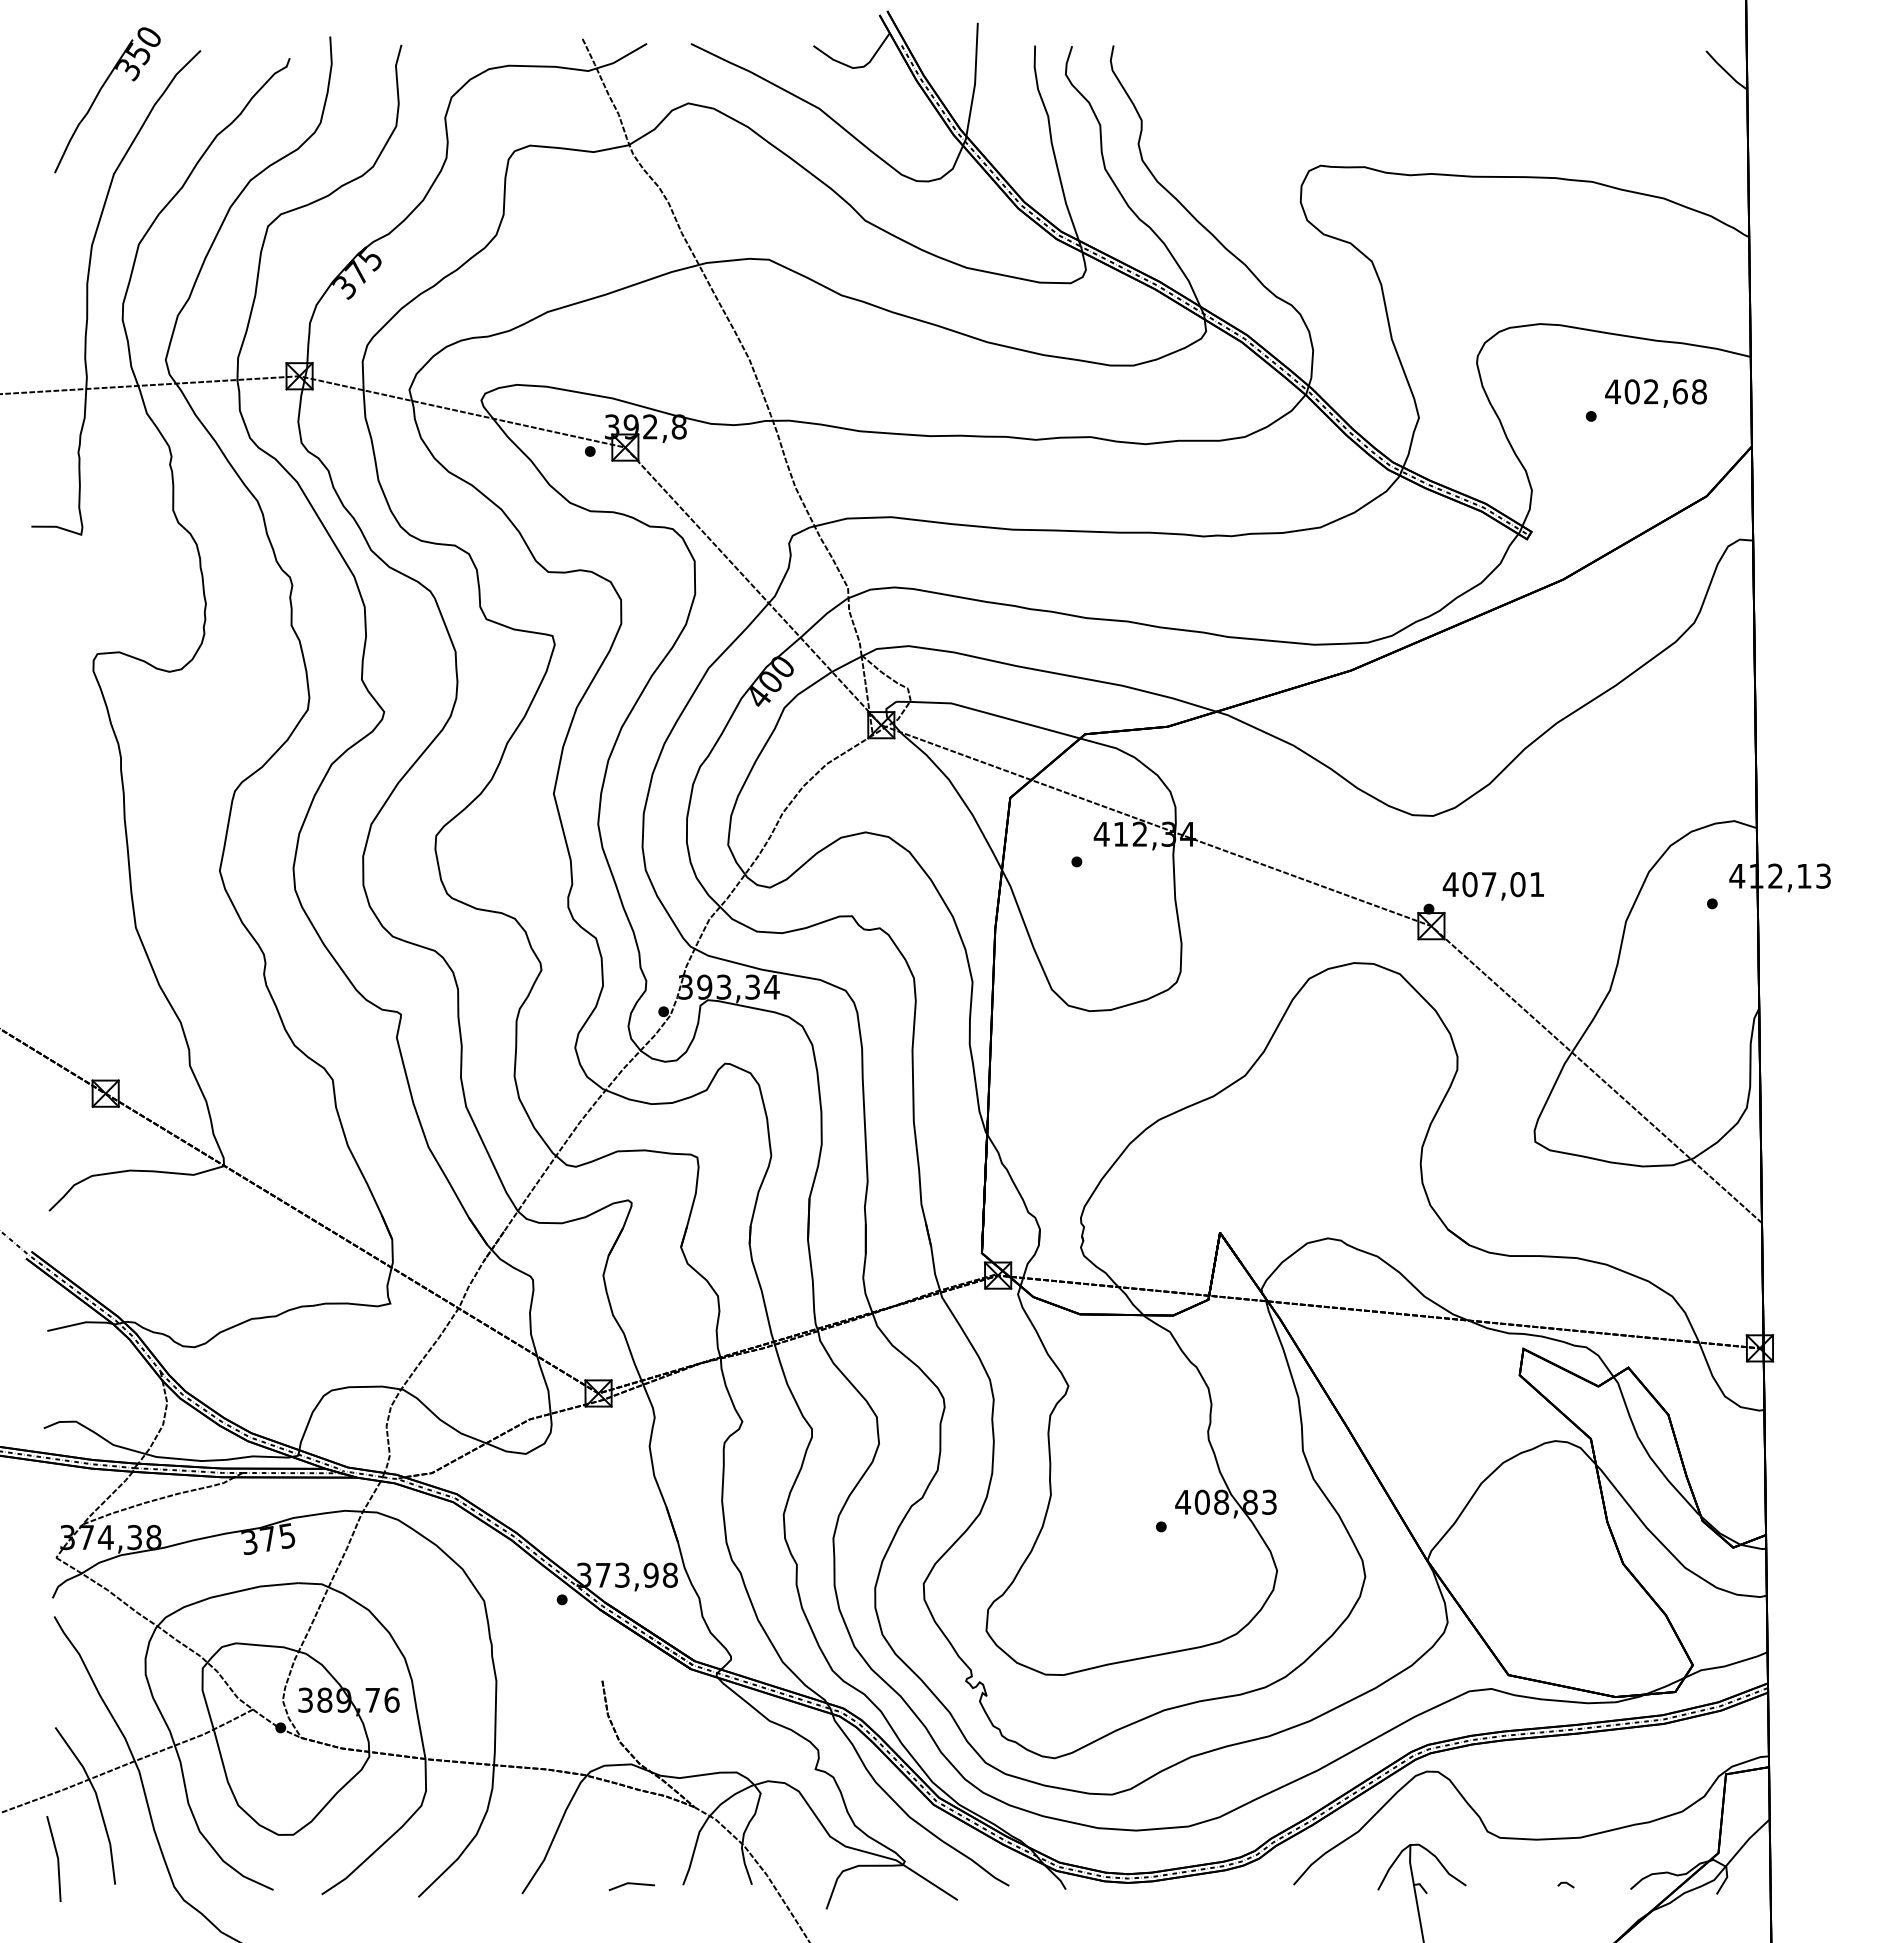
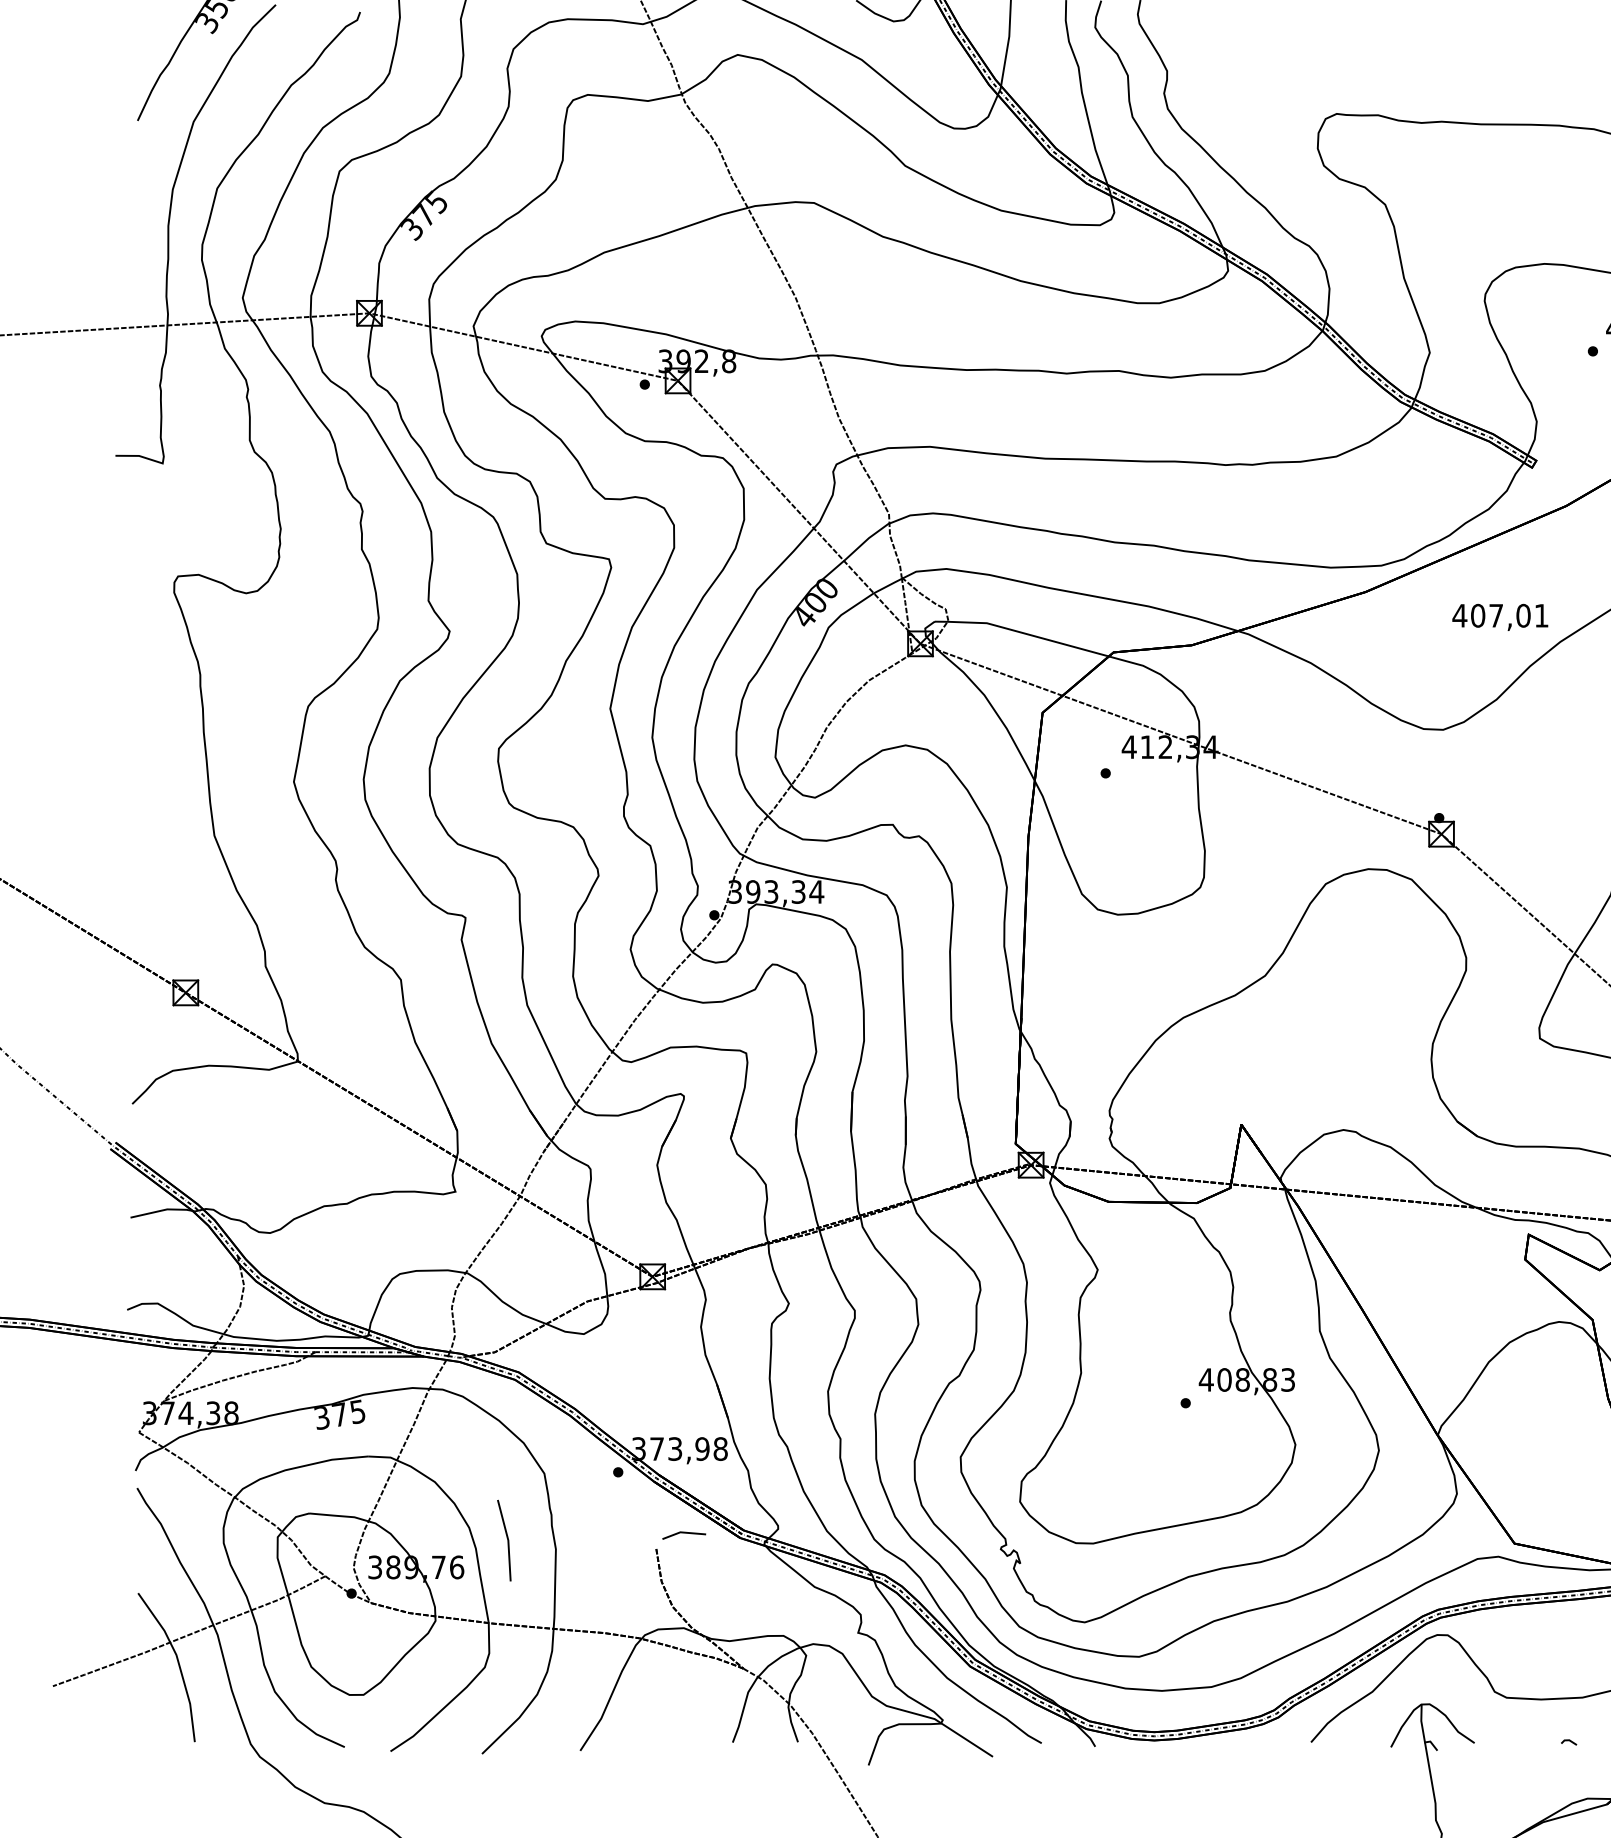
text: (1492, 886) -> (1499, 617), moved
line: (56, 1857) -> (506, 1539), moved
line: (631, 1884) -> (683, 1533), moved

